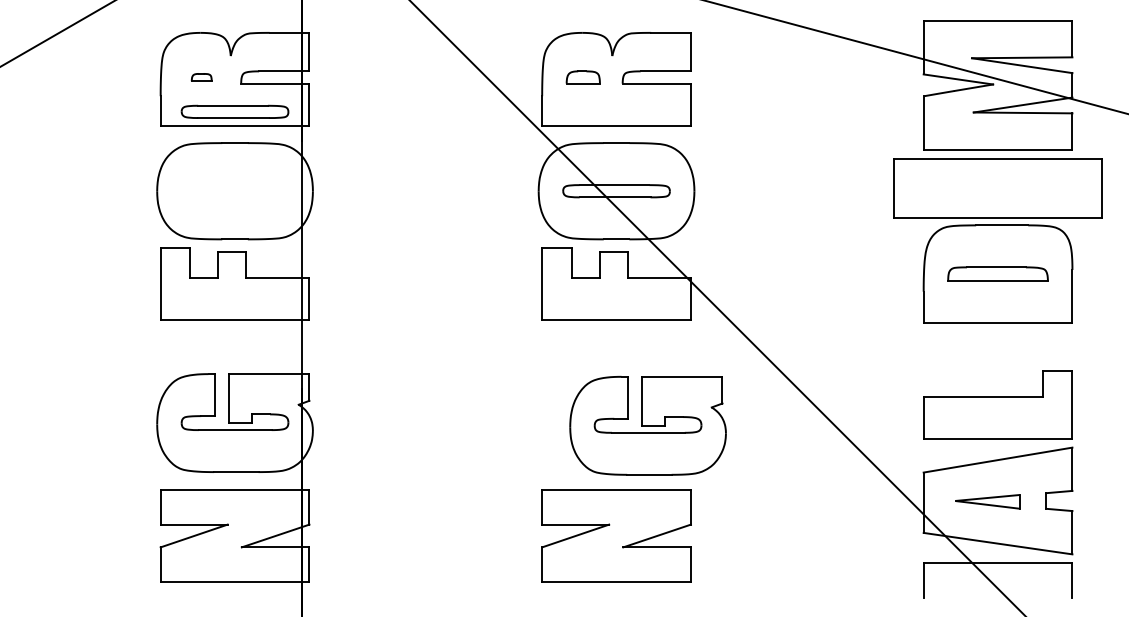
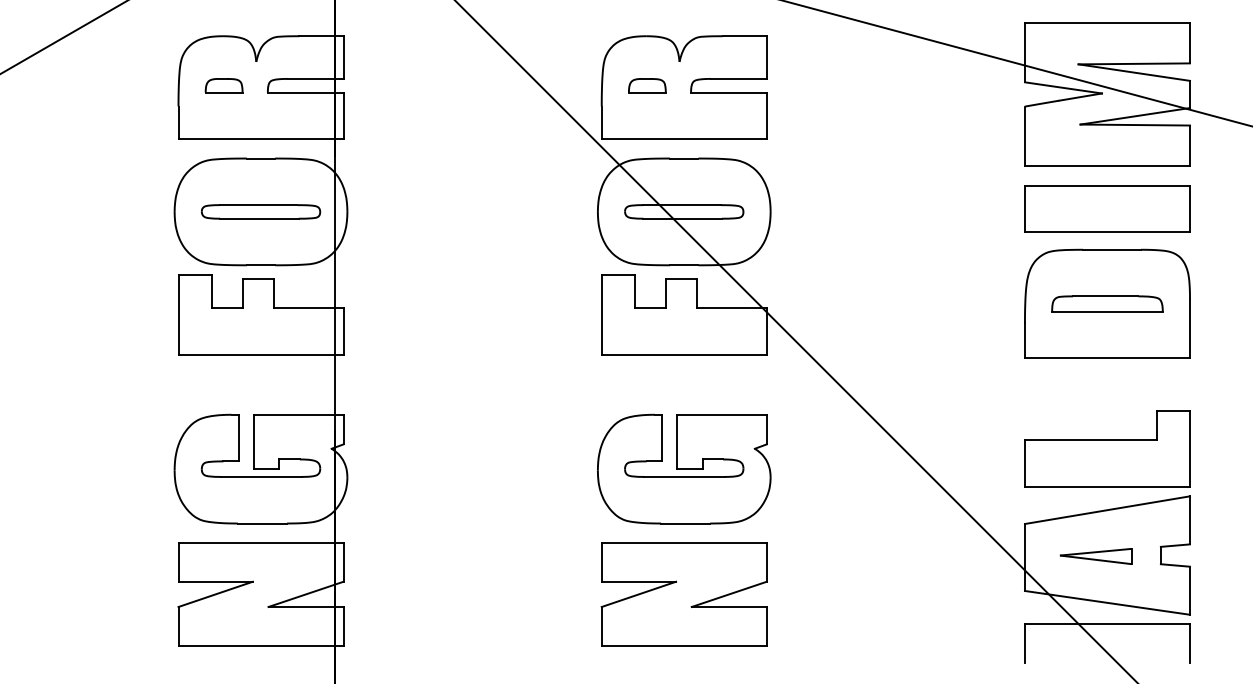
part: (201, 77) -> (223, 85), size x1.67
part: (235, 111) -> (261, 211), moved
part: (998, 188) -> (1107, 208), size x0.71
part: (648, 425) -> (684, 468), moved

